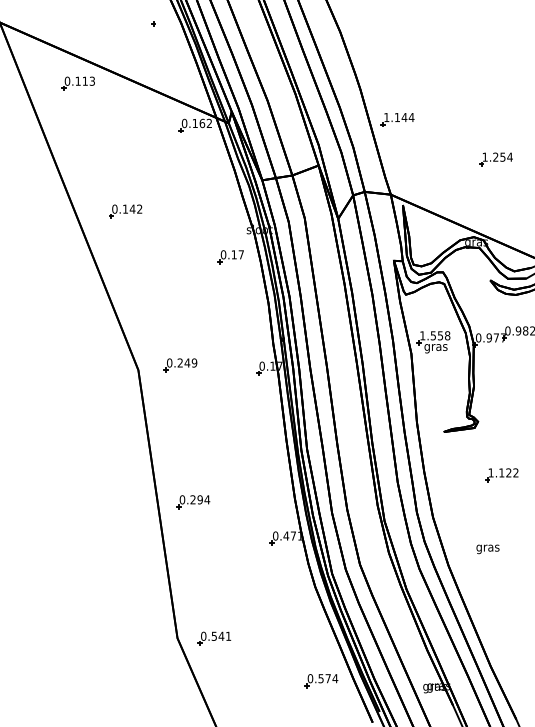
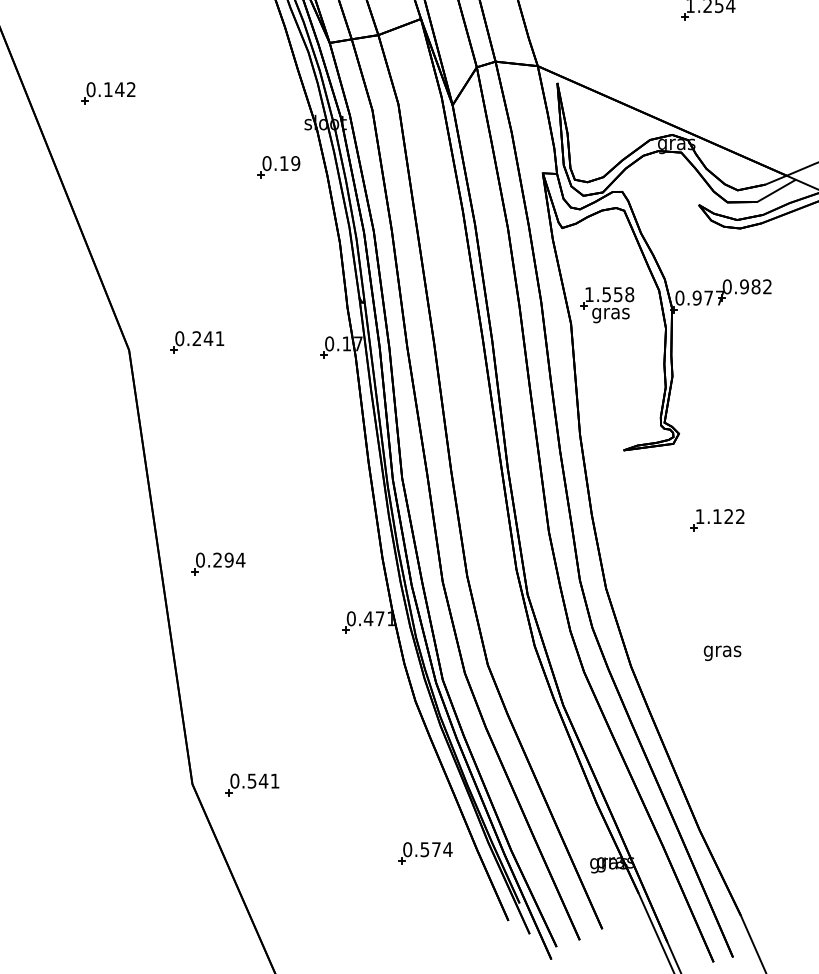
text: (241, 254) -> (296, 163), 0.17 -> 0.19
text: (194, 362) -> (219, 337), 0.249 -> 0.241
text: (487, 549) -> (721, 653), moved

